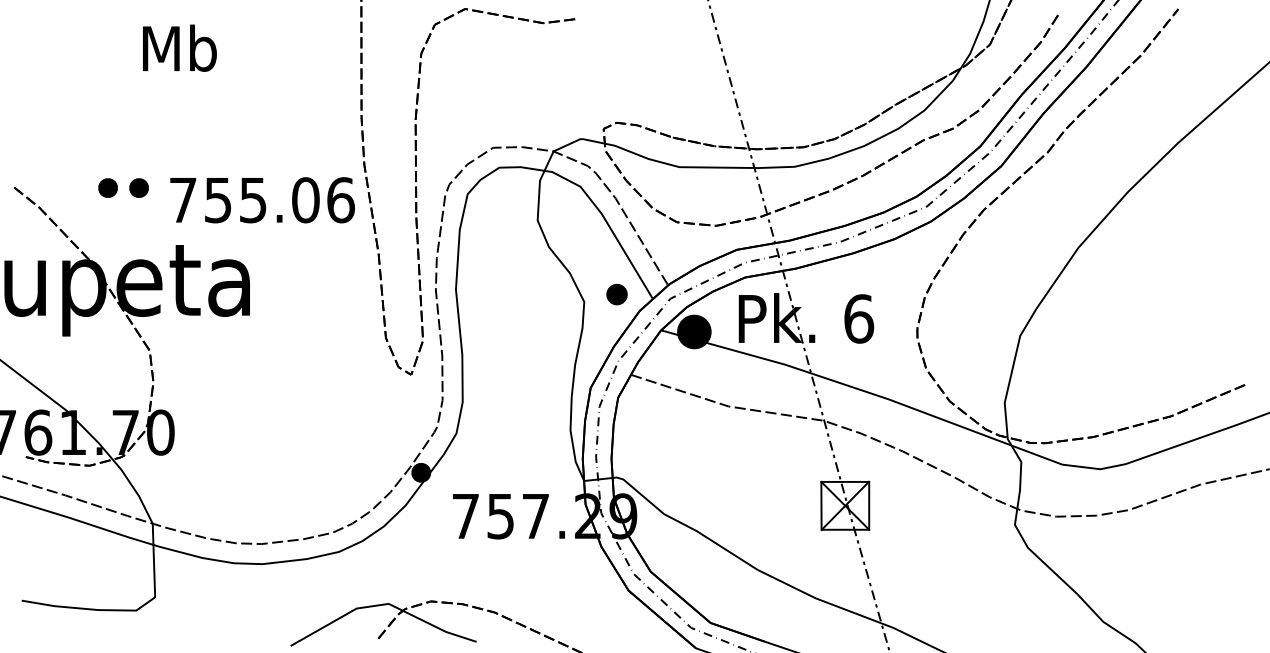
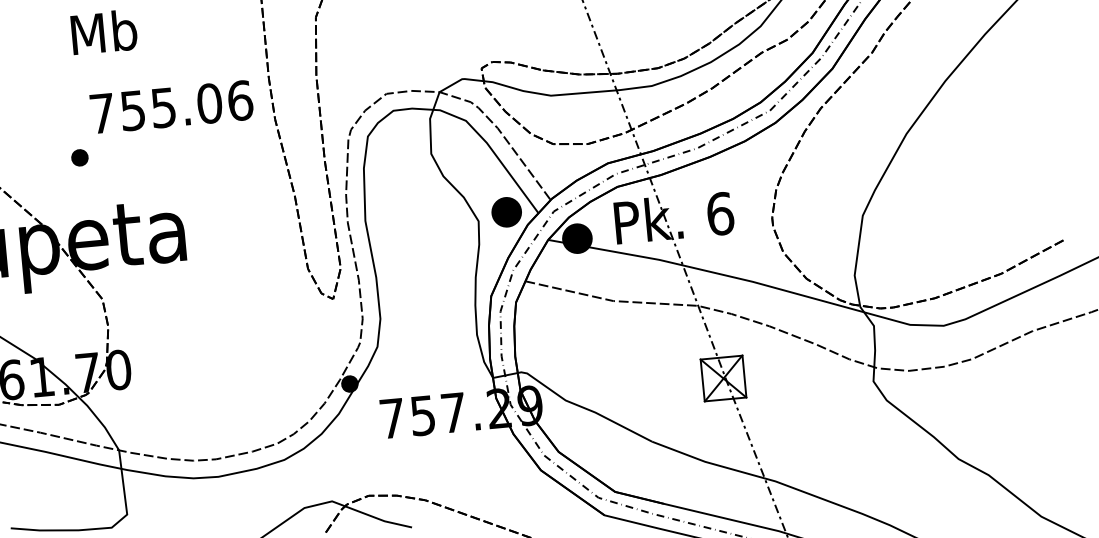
part: (107, 187) -> (52, 159), removed
text: (262, 200) -> (171, 107), moved
part: (616, 294) -> (506, 212), size x1.67

